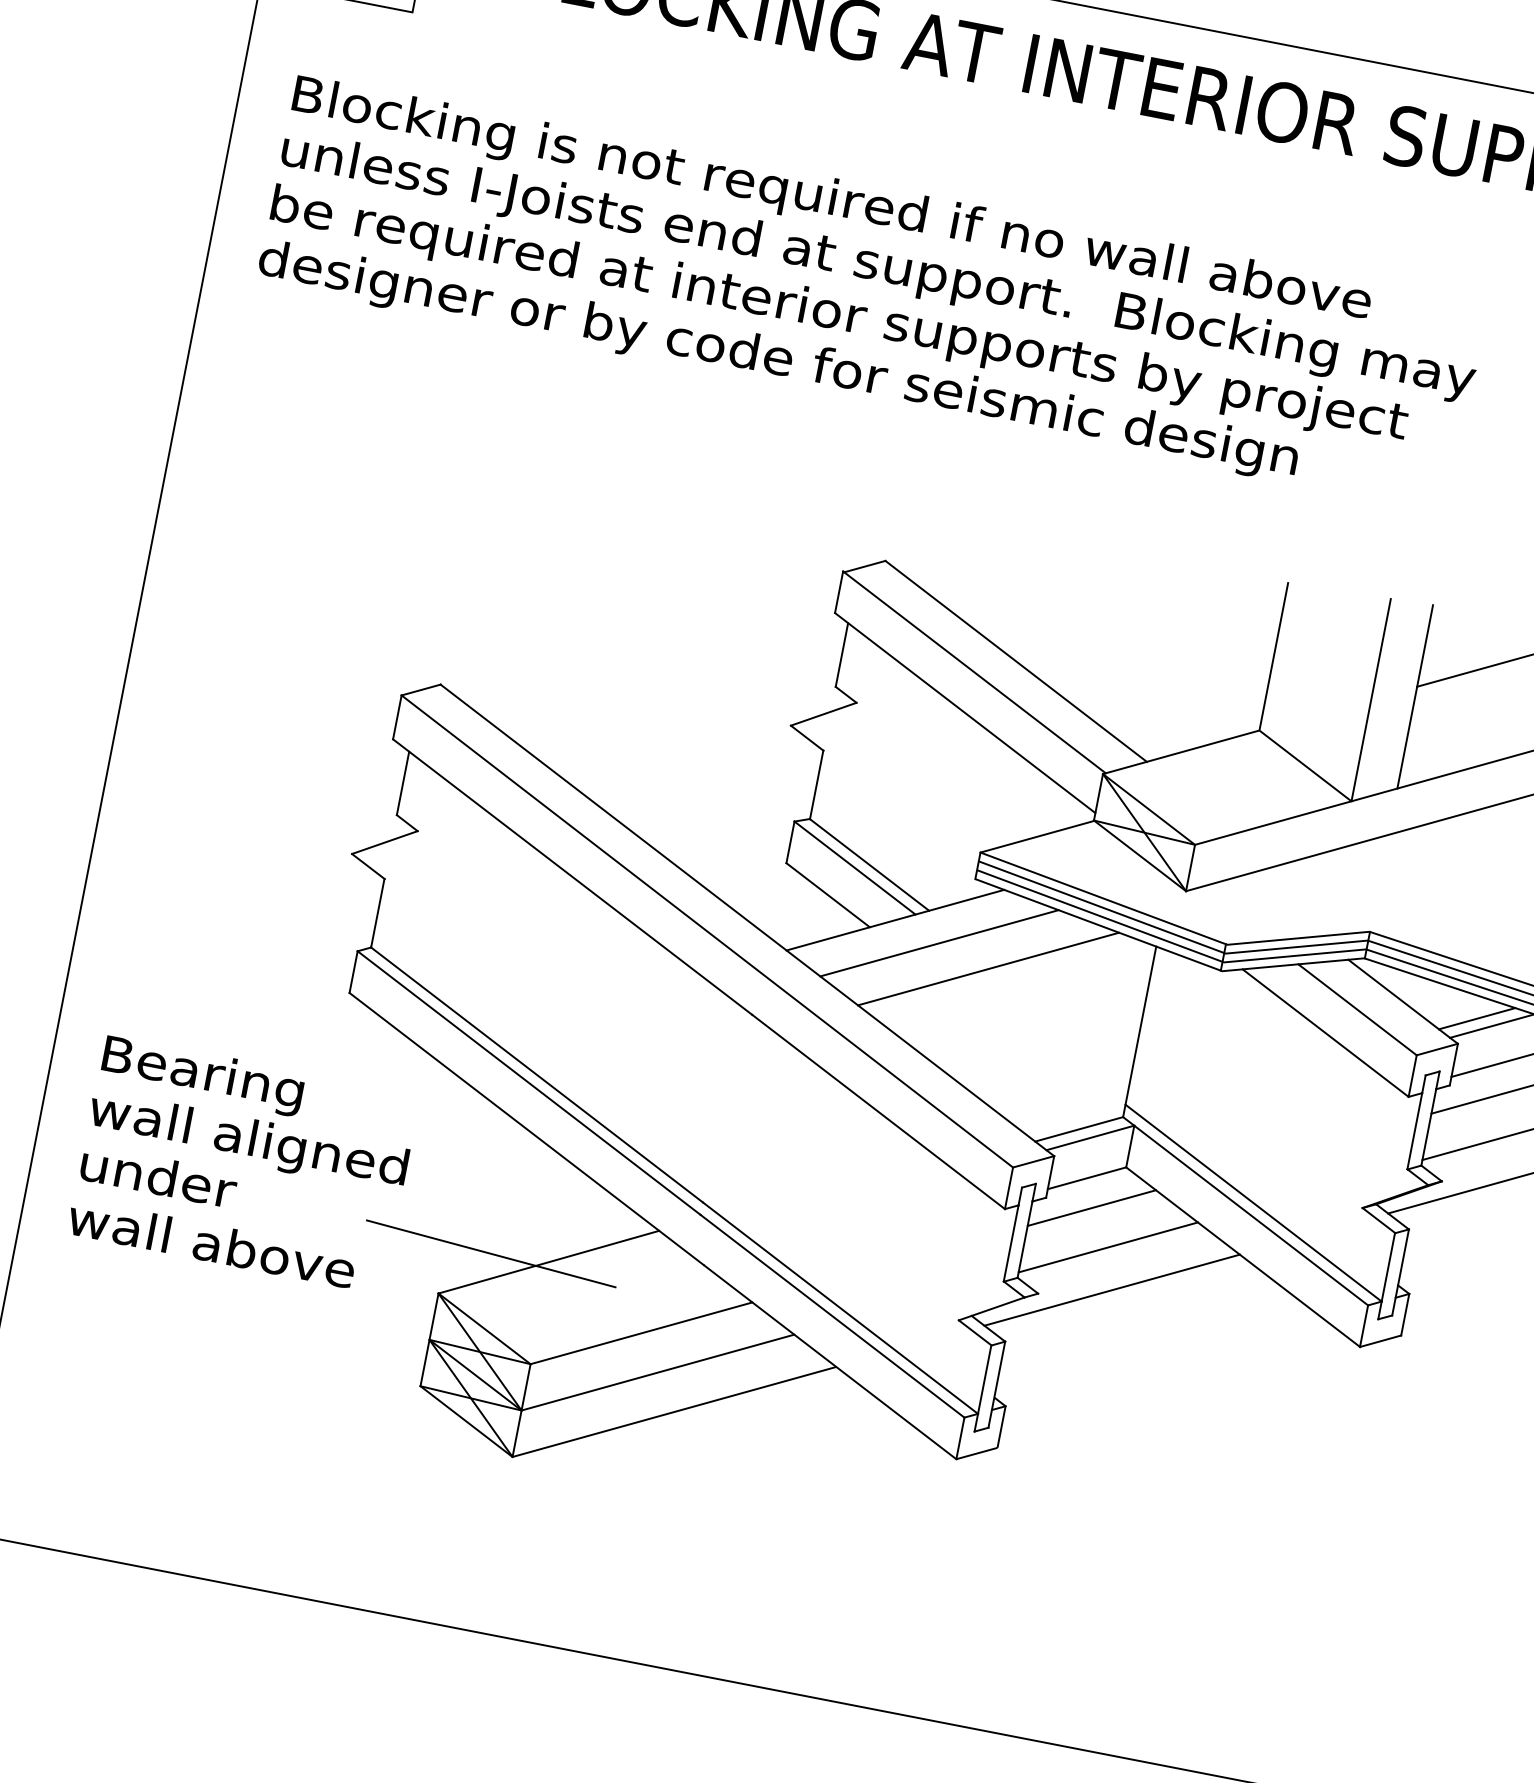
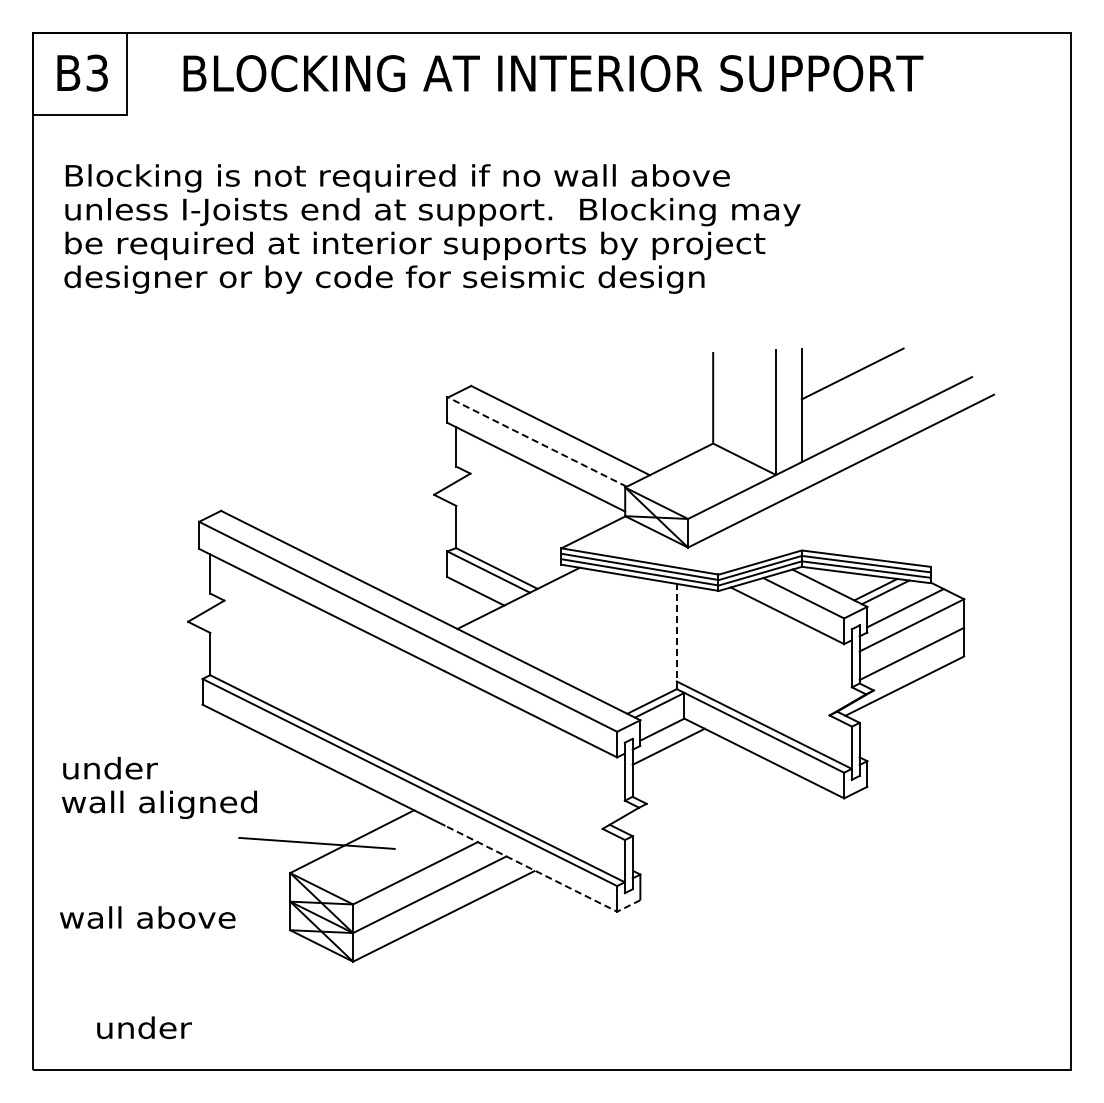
line: (973, 671) -> (536, 441), solid -> dashed
line: (939, 942) -> (547, 606), removed
line: (988, 968) -> (579, 616), removed
line: (1139, 1031) -> (676, 636), solid -> dashed
text: (202, 1075) -> (124, 770), Bearing -> under
text: (159, 1175) -> (144, 1027), moved
text: (211, 1243) -> (147, 917), moved
line: (1107, 1247) -> (682, 768), removed
line: (1112, 1290) -> (690, 793), removed
line: (847, 1375) -> (542, 874), solid -> dashed

